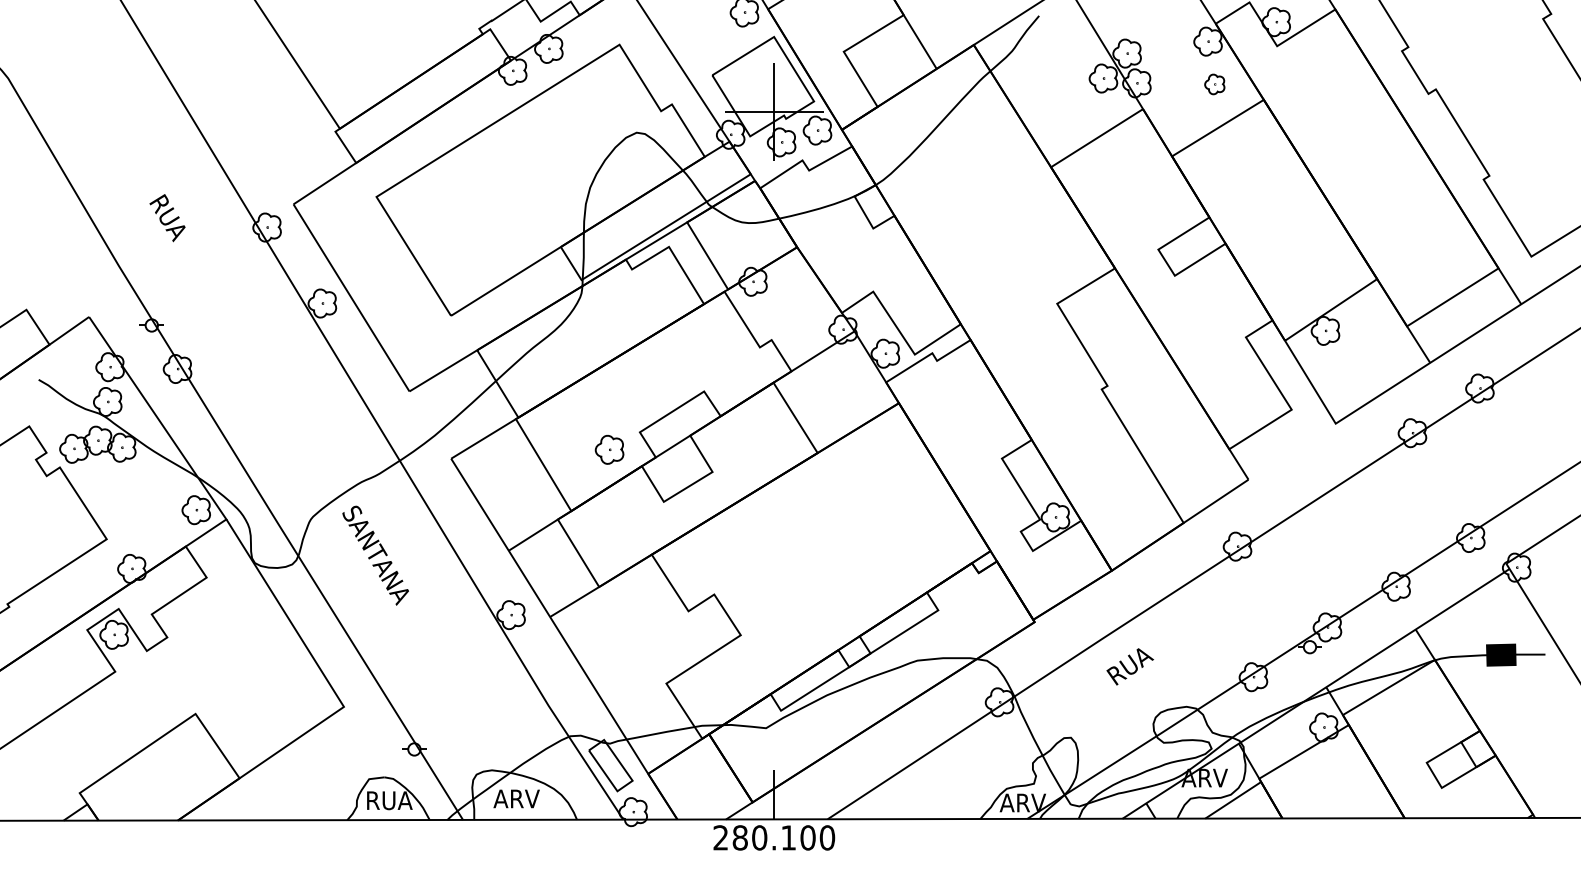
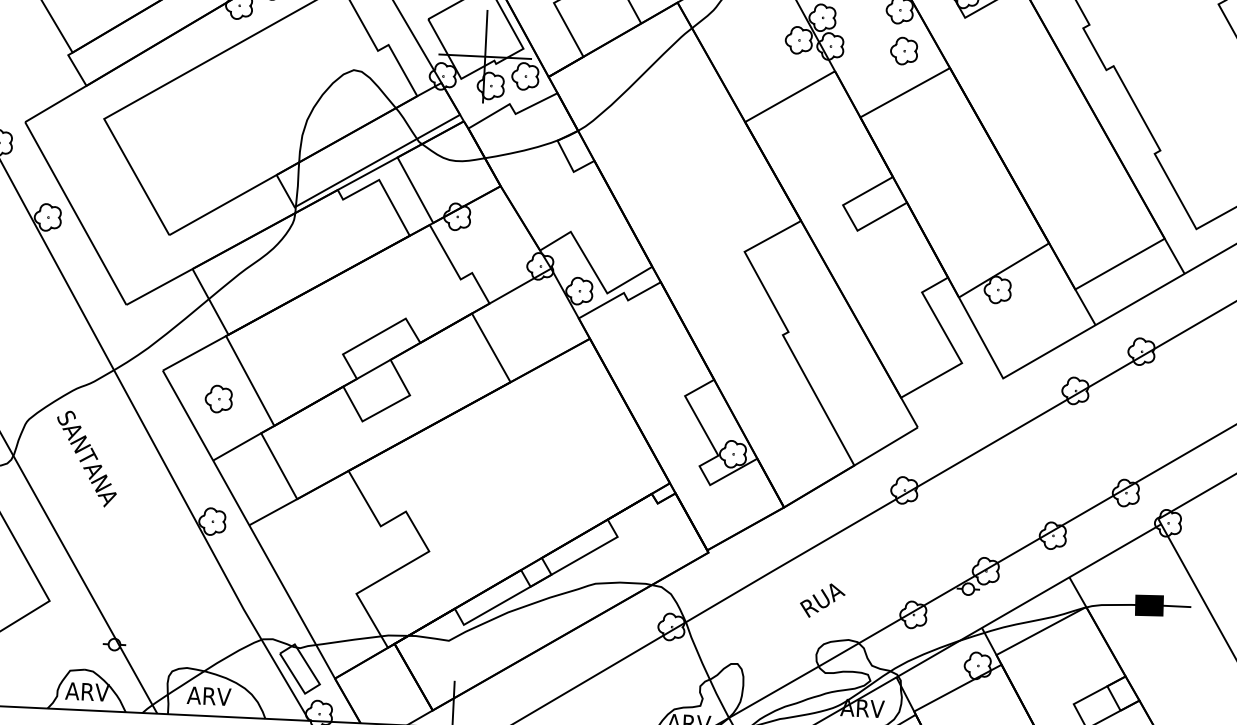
part: (1214, 84) -> (903, 51), size x1.43
part: (609, 449) -> (218, 398), moved
text: (1129, 666) -> (821, 600), moved
text: (388, 800) -> (87, 691), RUA -> ARV

